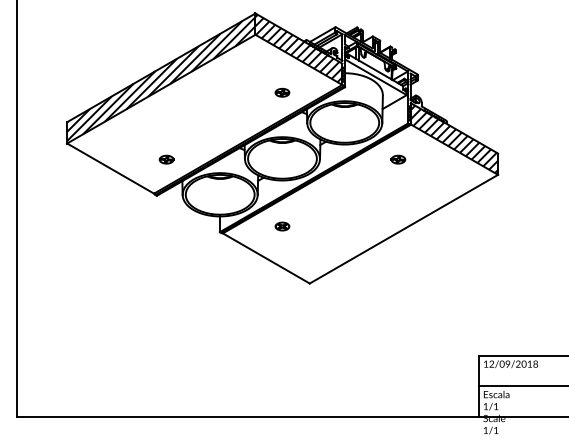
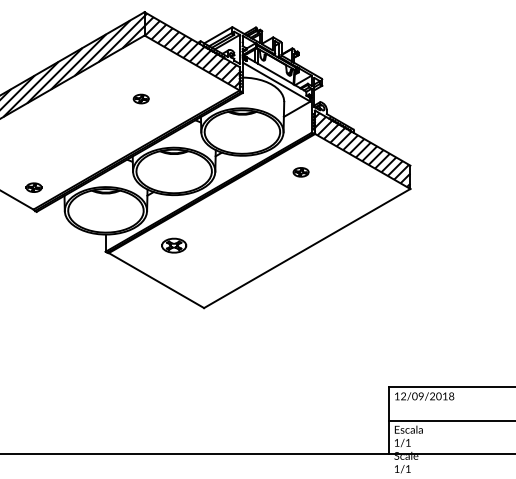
part: (282, 92) -> (141, 98), moved
part: (166, 159) -> (33, 187), moved
part: (282, 226) -> (174, 245), size x1.6

